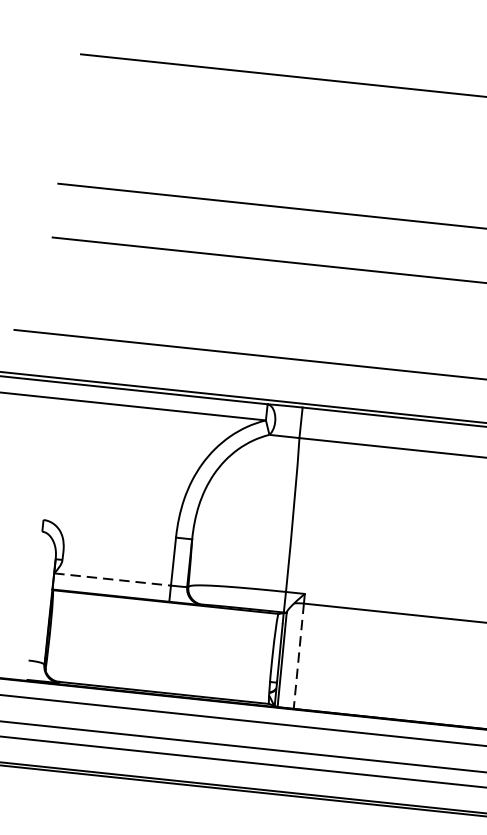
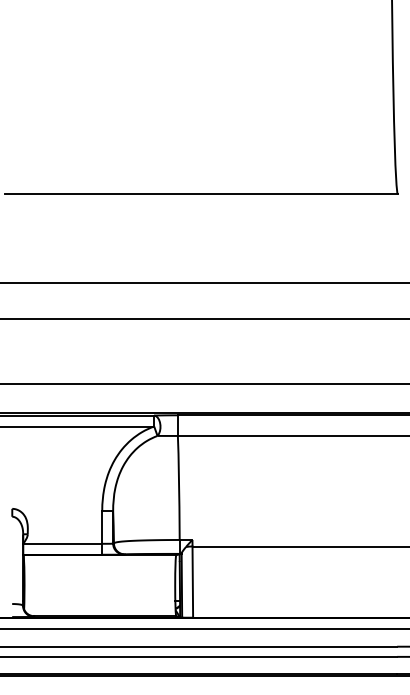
line: (112, 578) -> (62, 543), dashed -> solid
line: (298, 656) -> (192, 582), dashed -> solid

